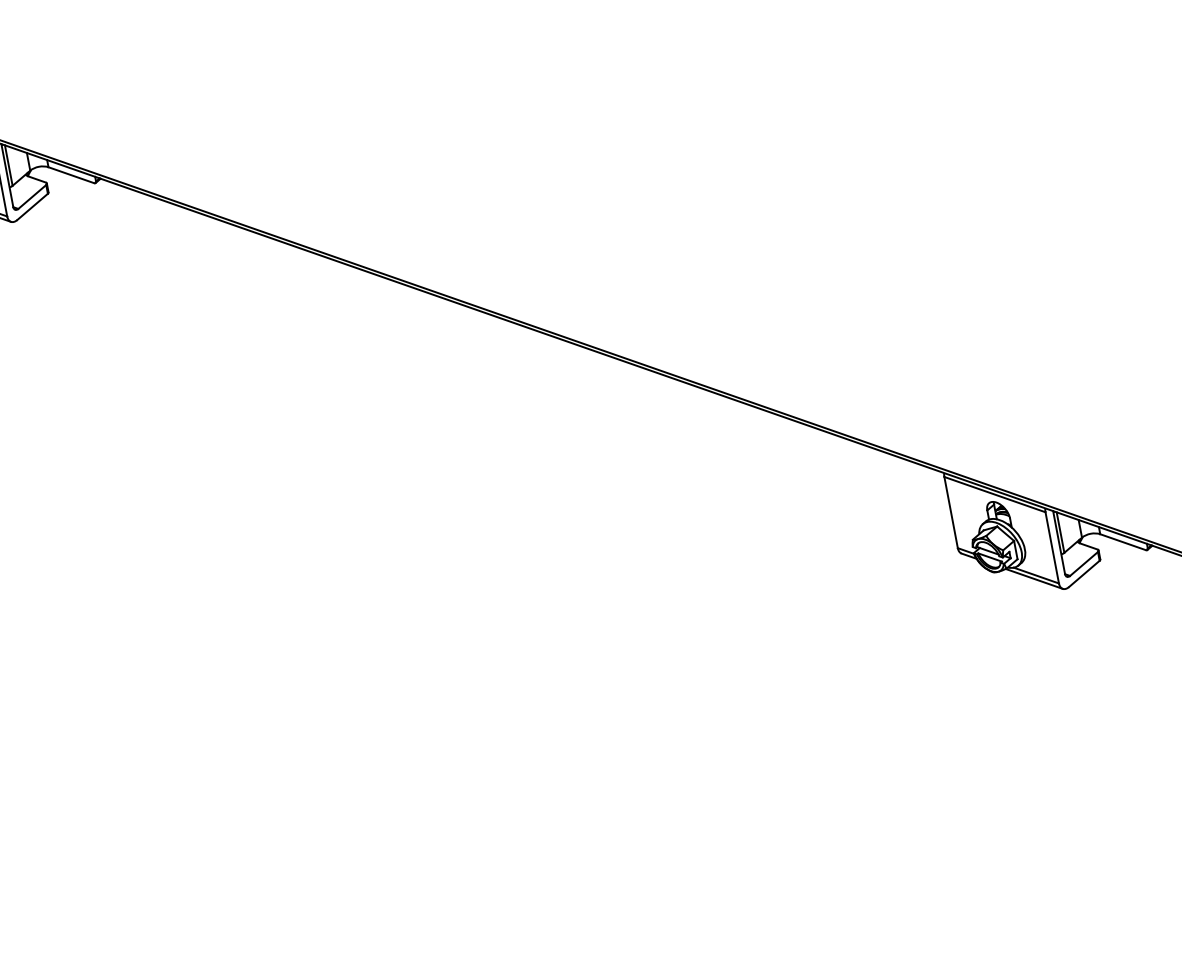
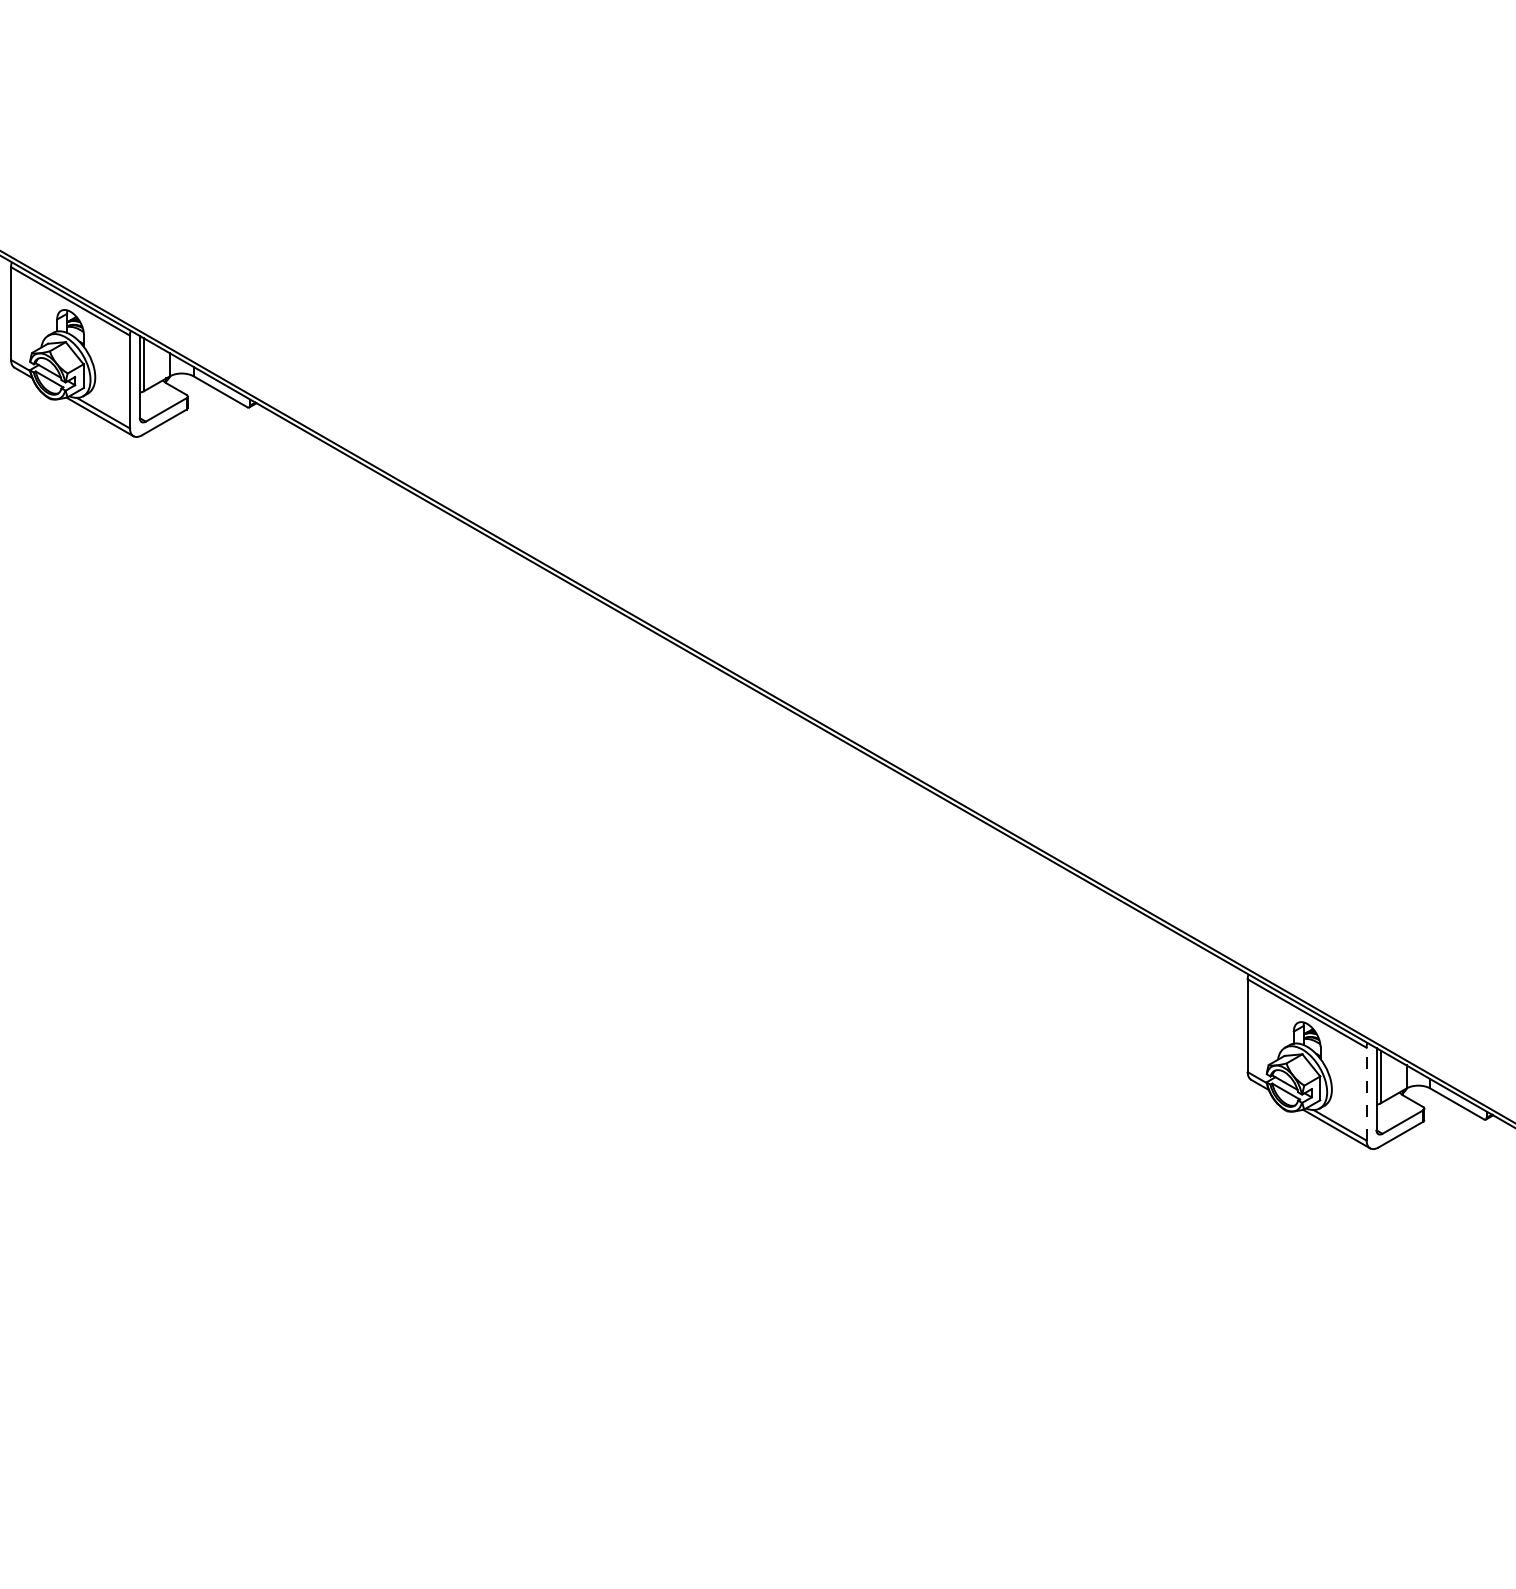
line: (1052, 547) -> (1366, 1093), solid -> dashed

